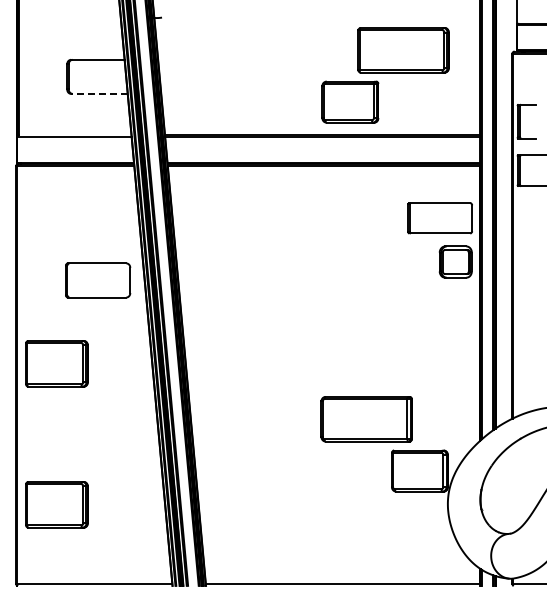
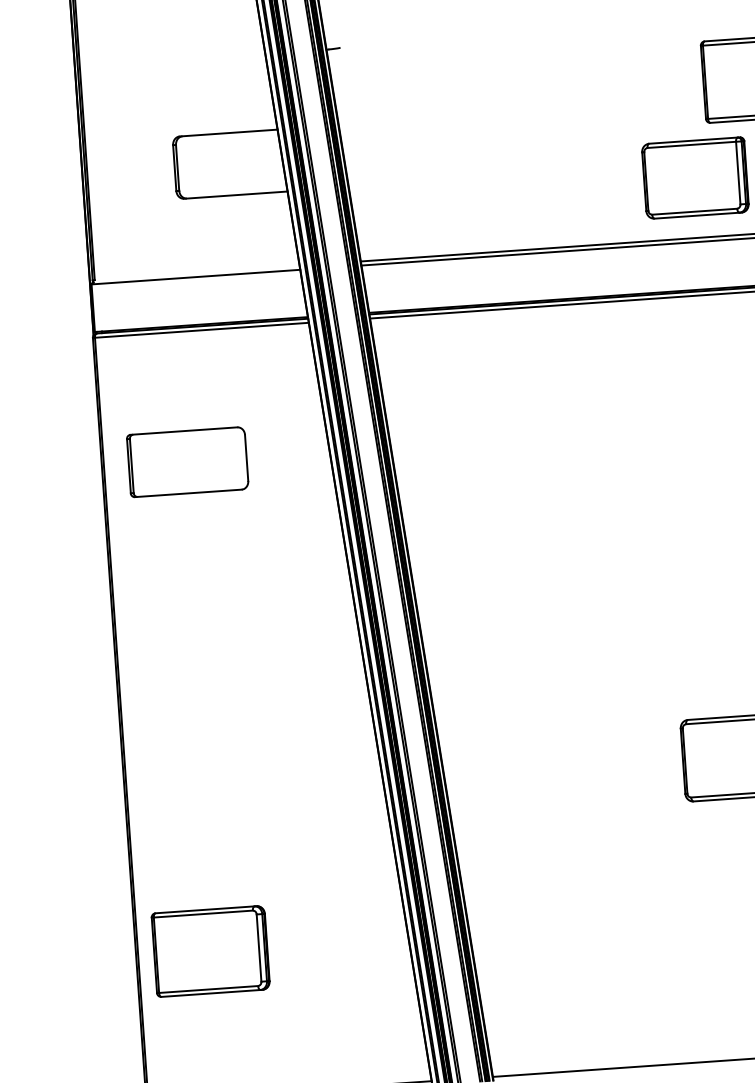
line: (98, 93) -> (234, 194), dashed -> solid
part: (98, 280) -> (188, 462), moved
part: (56, 363) -> (191, 693), removed

